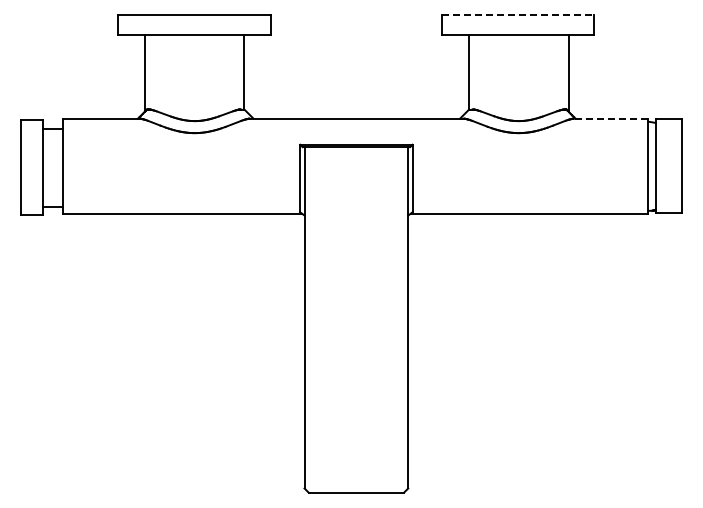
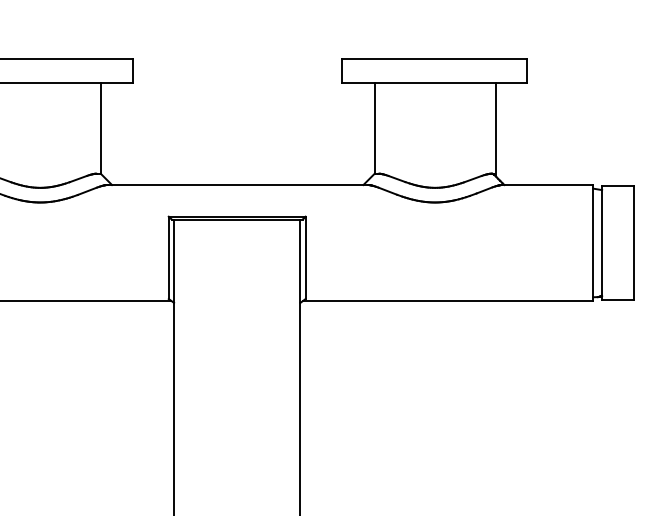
line: (518, 15) -> (434, 59), dashed -> solid
line: (610, 118) -> (546, 184), dashed -> solid

